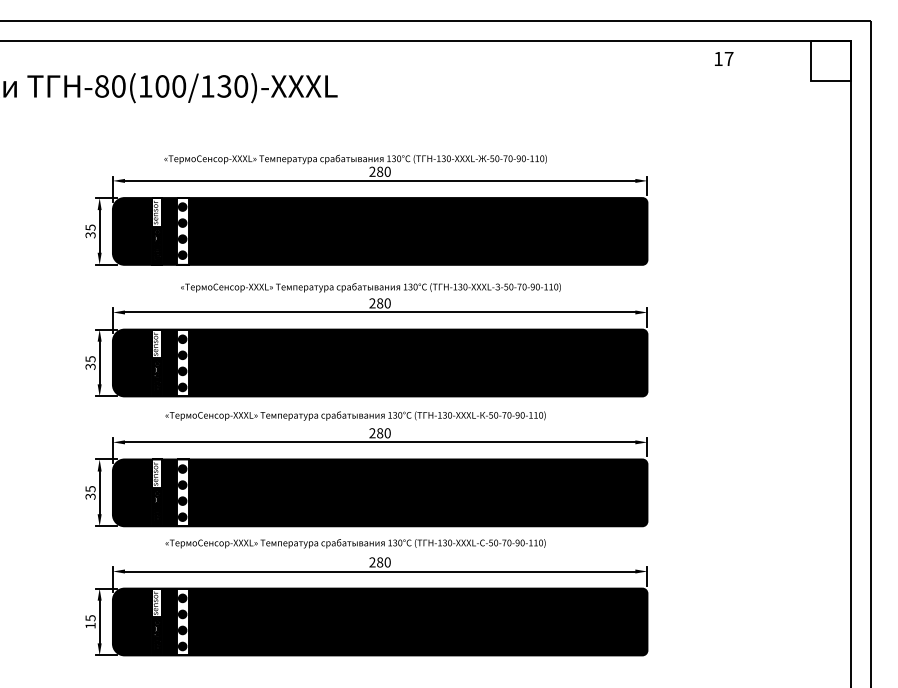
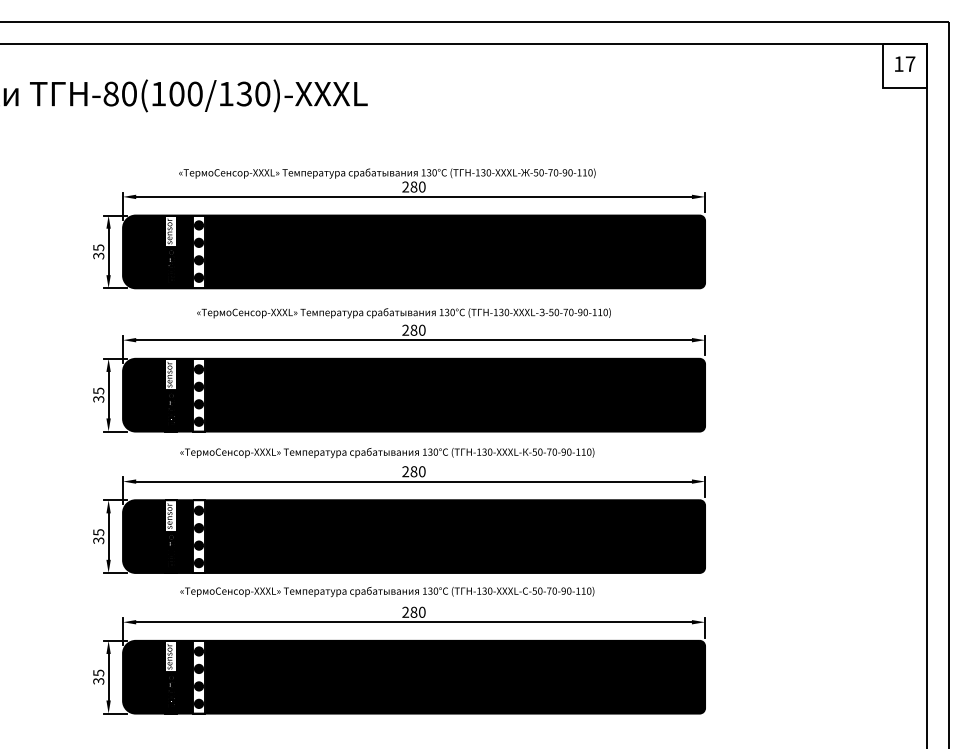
text: (724, 58) -> (905, 63), moved
text: (90, 625) -> (98, 681), 15 -> 35

